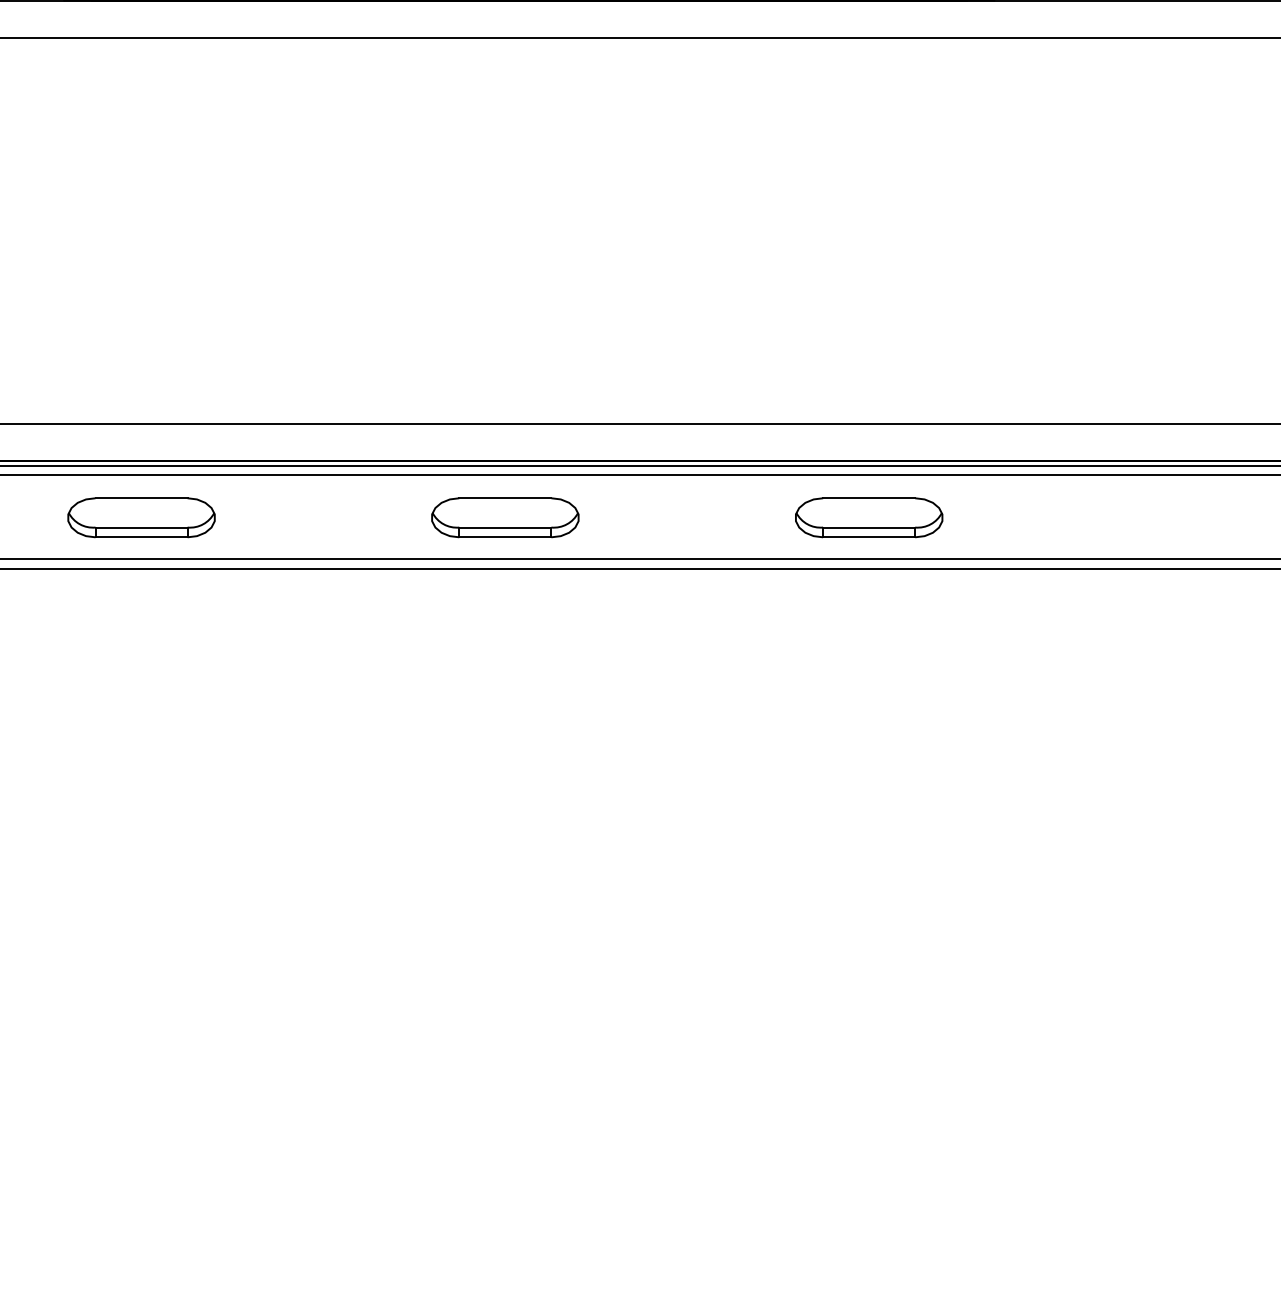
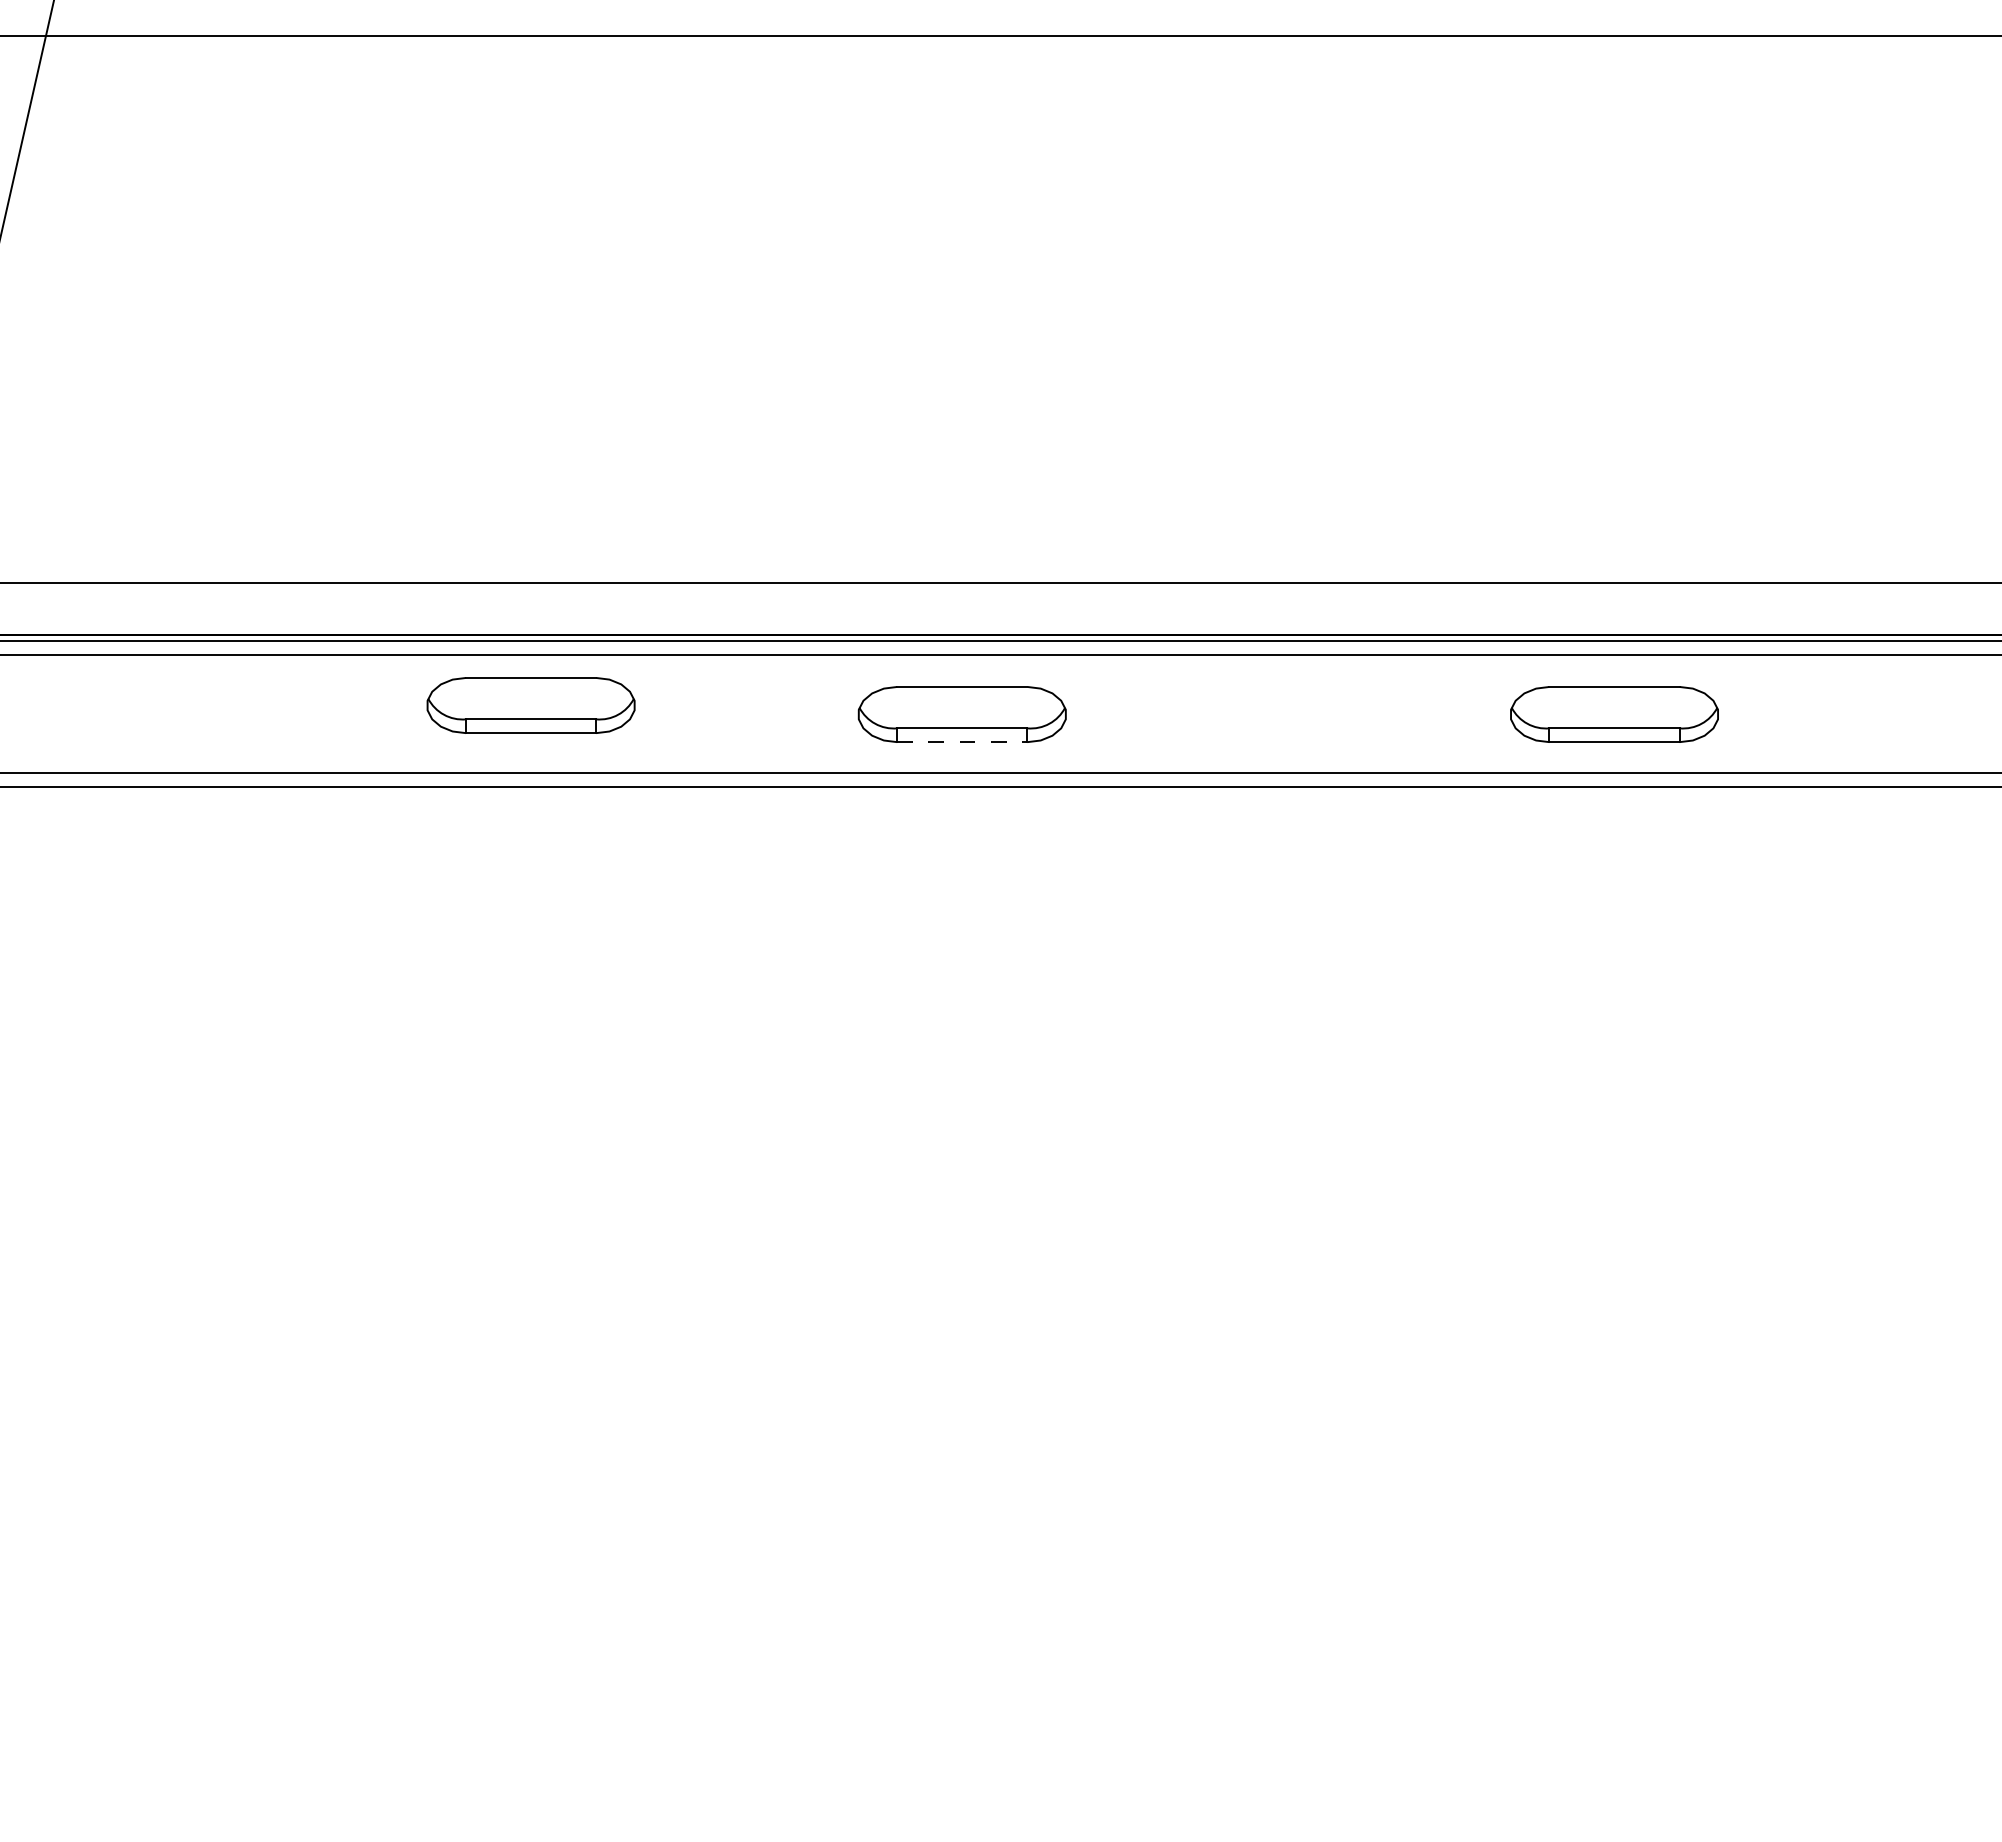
part: (141, 517) -> (530, 705), moved
part: (869, 517) -> (1614, 714), moved
line: (505, 537) -> (962, 742), solid -> dashed

